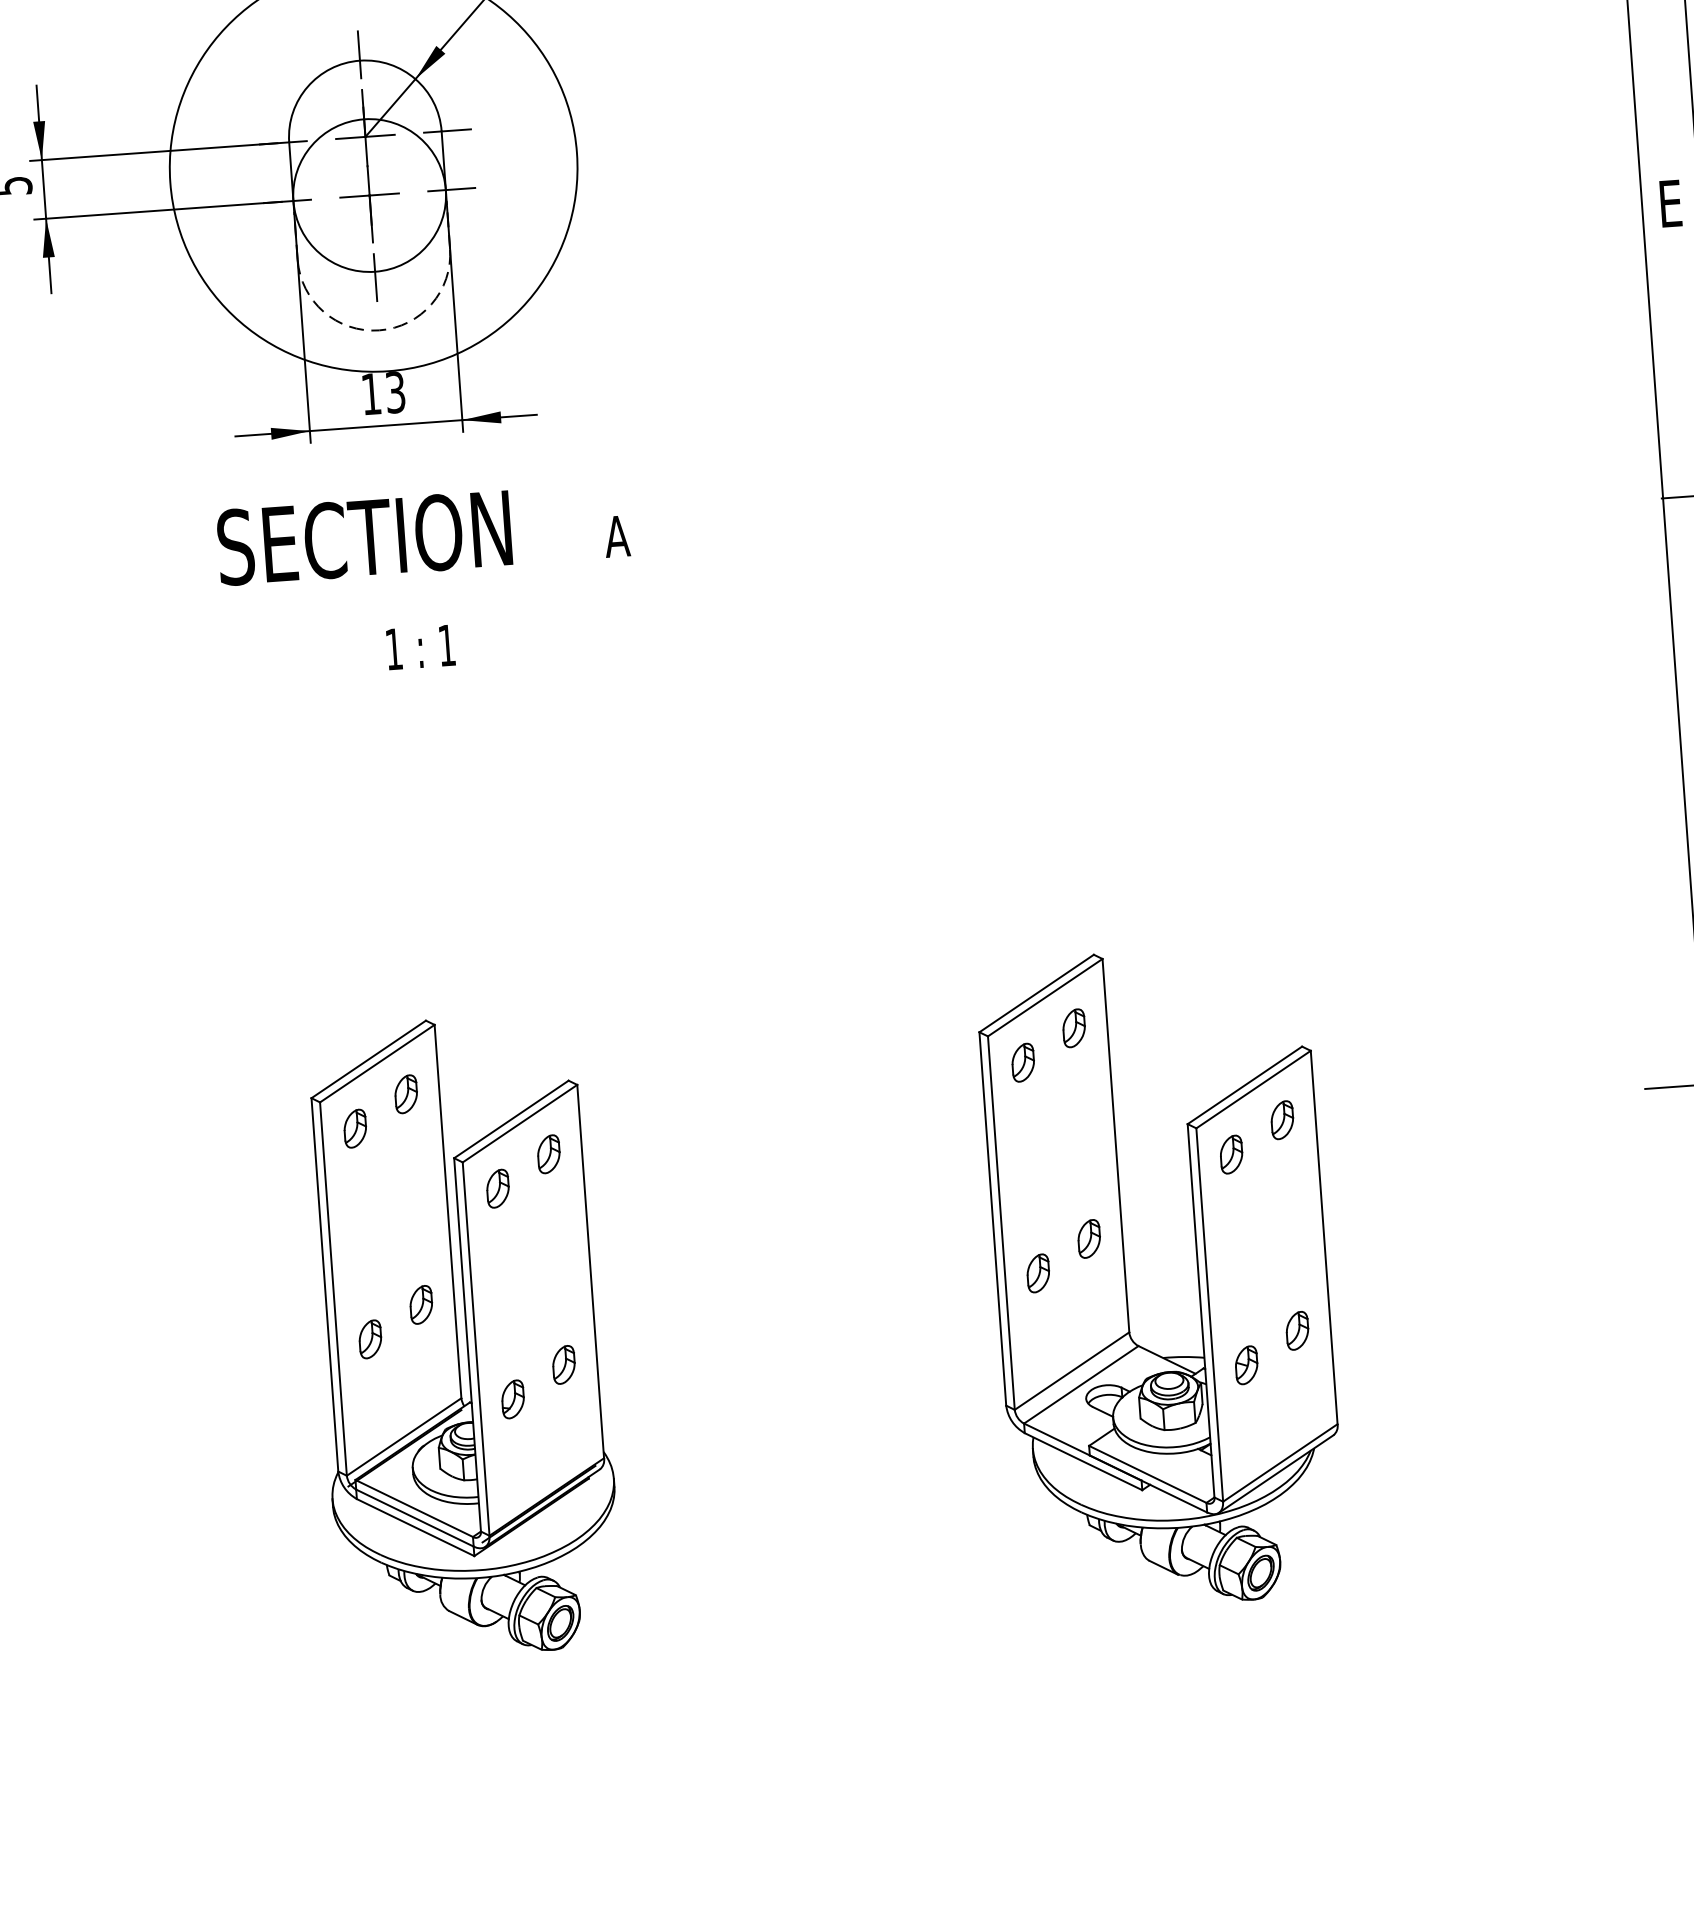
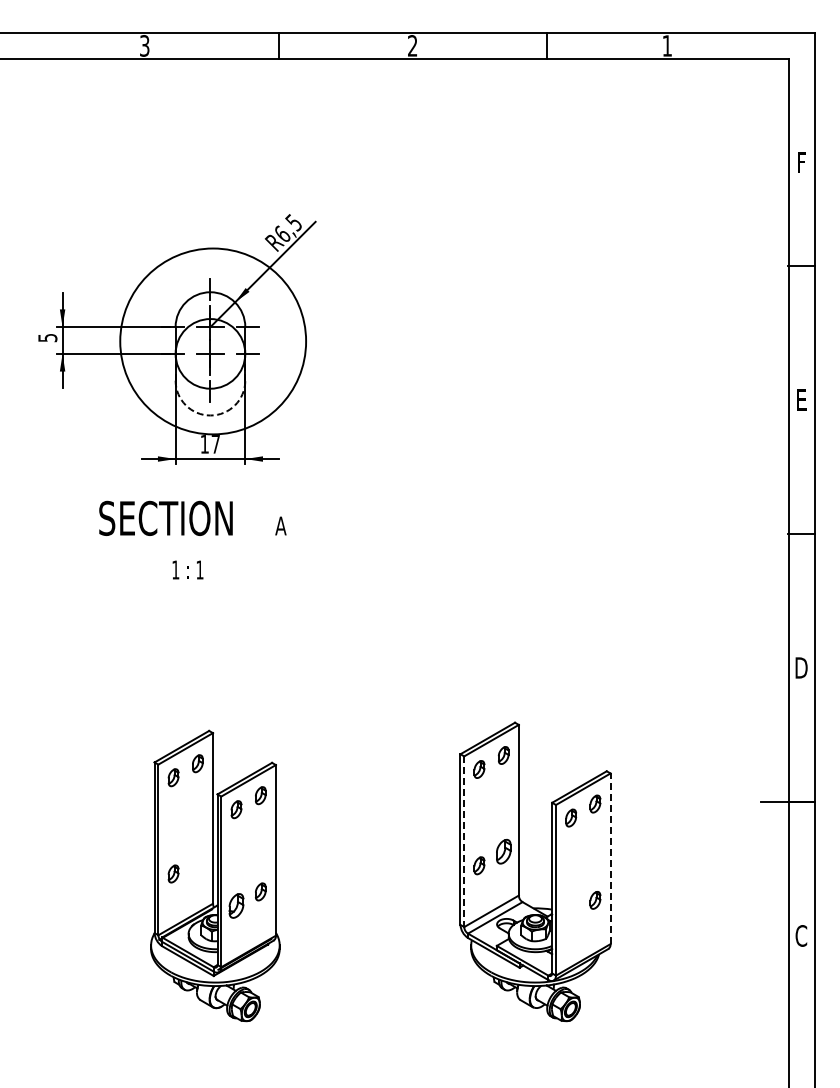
text: (394, 393) -> (215, 444), 13 -> 17
text: (425, 579) -> (192, 539), moved
line: (1002, 1224) -> (464, 842), solid -> dashed
line: (1324, 1236) -> (610, 858), solid -> dashed
part: (1088, 1238) -> (503, 851), size x1.4
part: (420, 1303) -> (197, 859), removed
part: (1247, 1365) -> (571, 914), removed
part: (513, 1398) -> (236, 905), size x1.4

